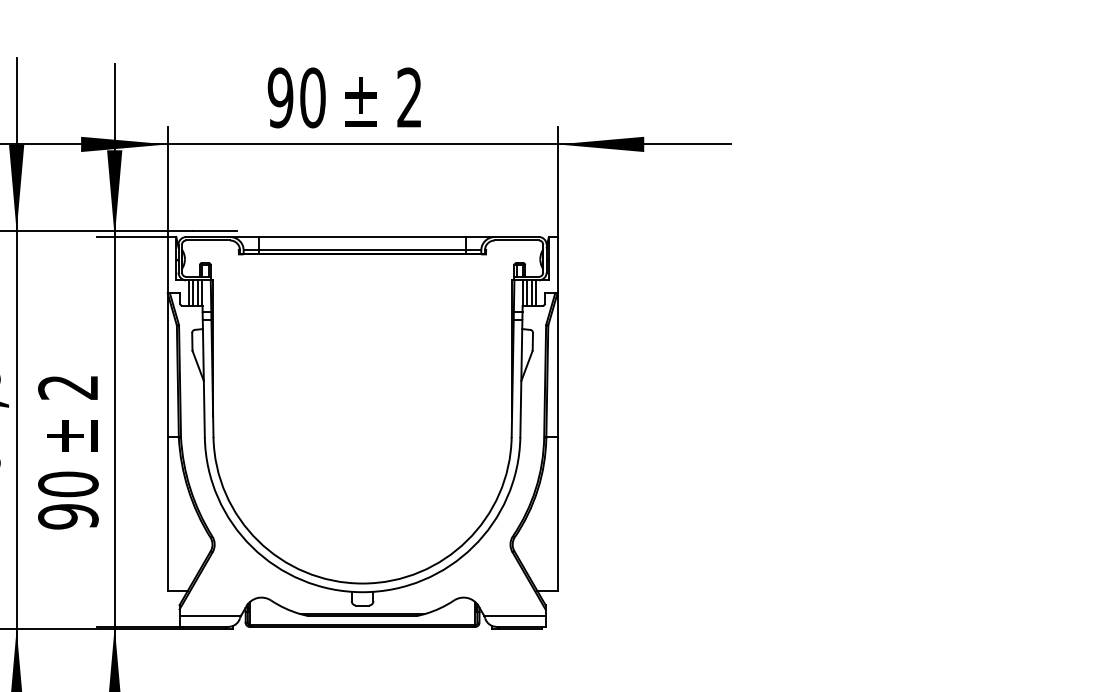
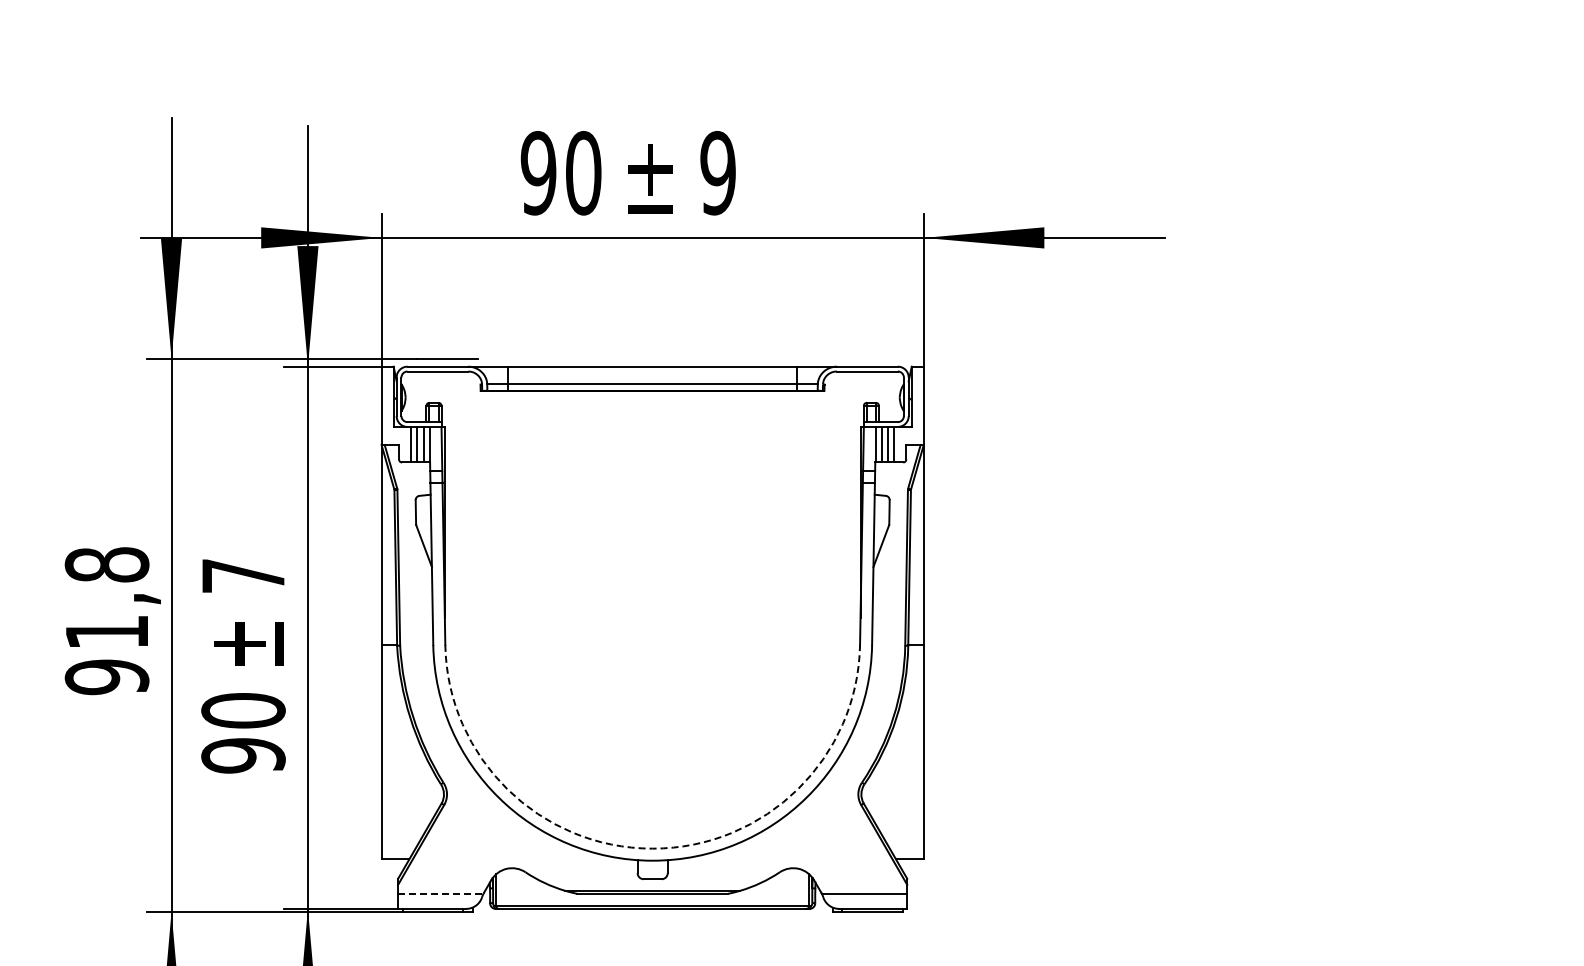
text: (409, 98) -> (717, 173), 2 -> 9
text: (67, 387) -> (242, 576), 2 -> 7
arc: (362, 583) -> (652, 848), solid -> dashed
line: (210, 615) -> (440, 893), solid -> dashed

